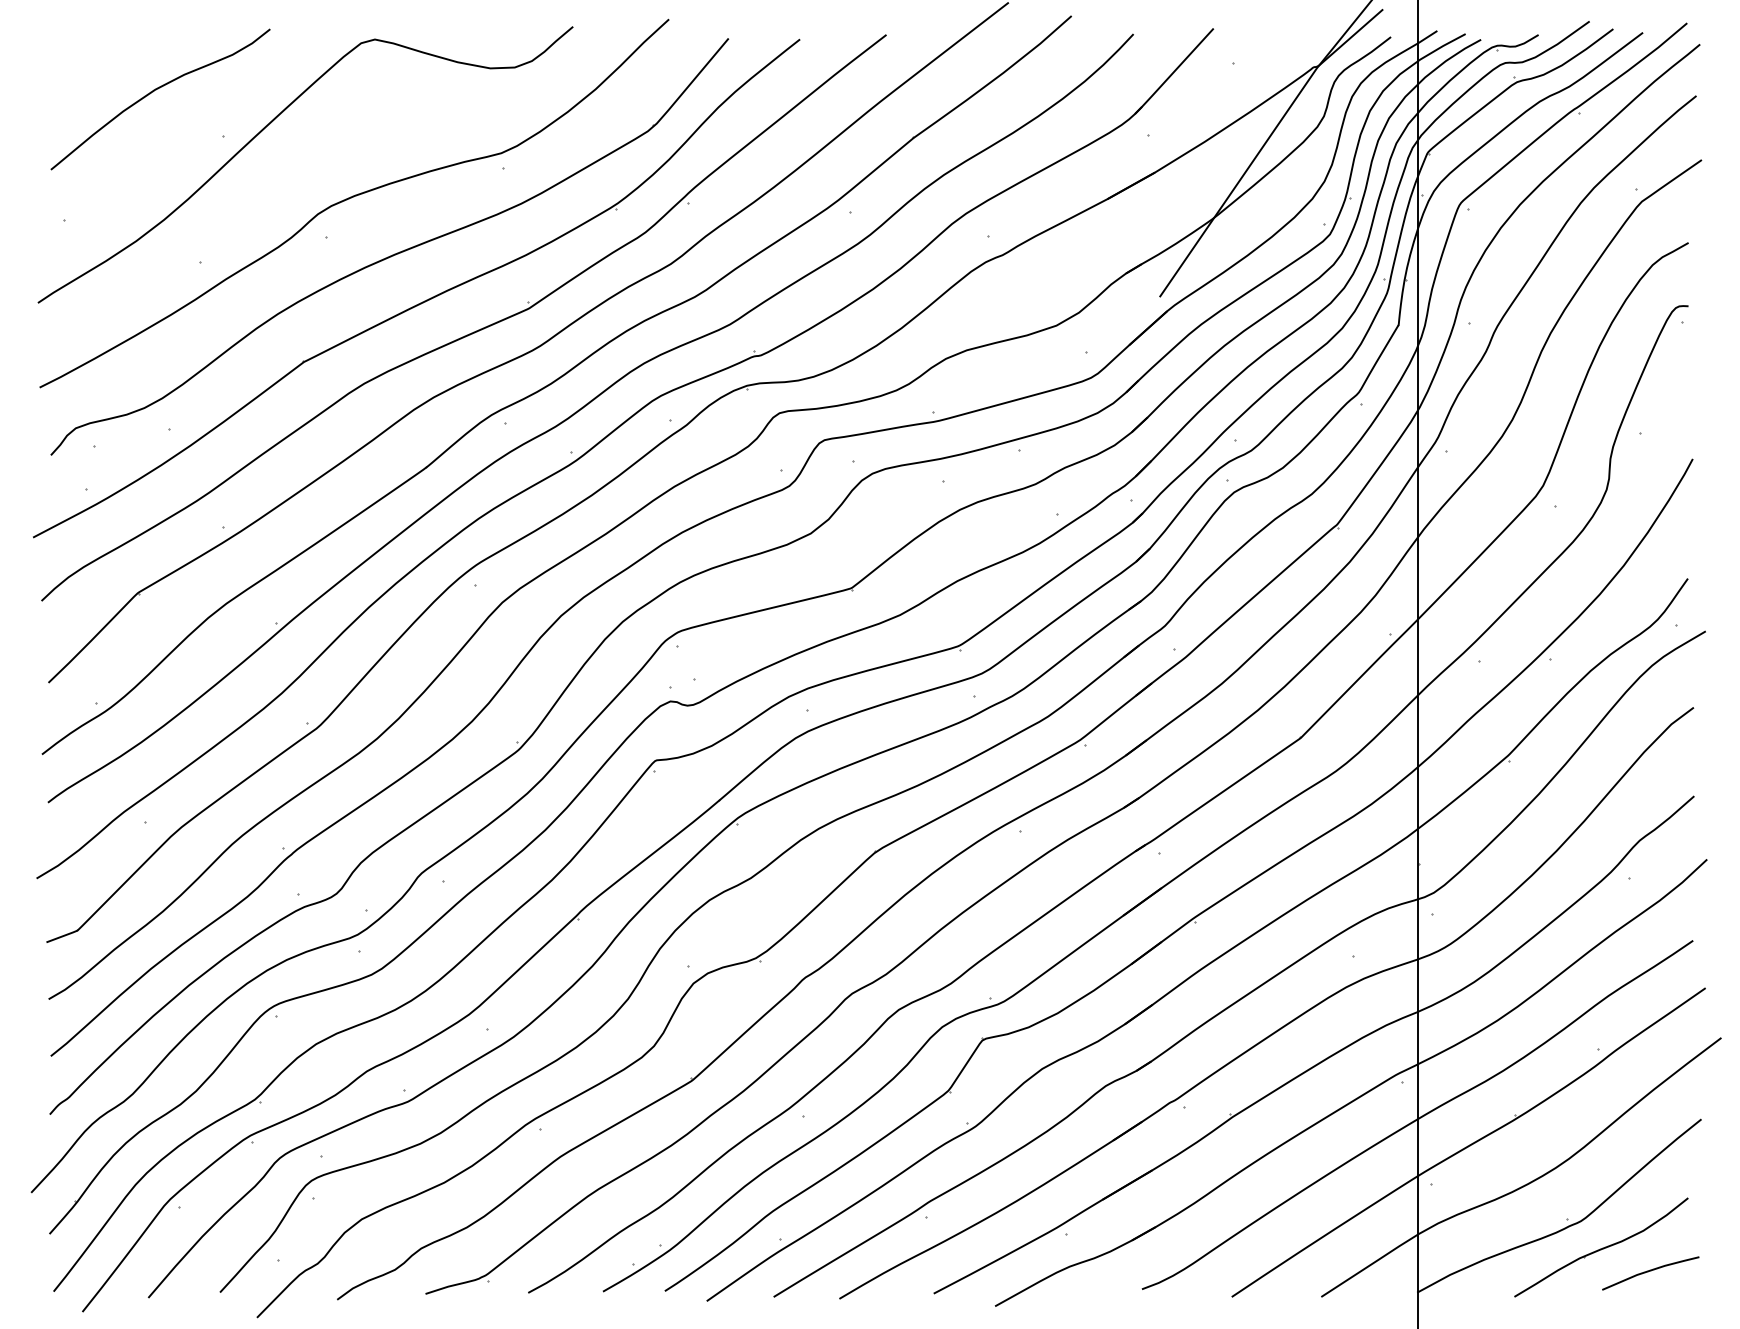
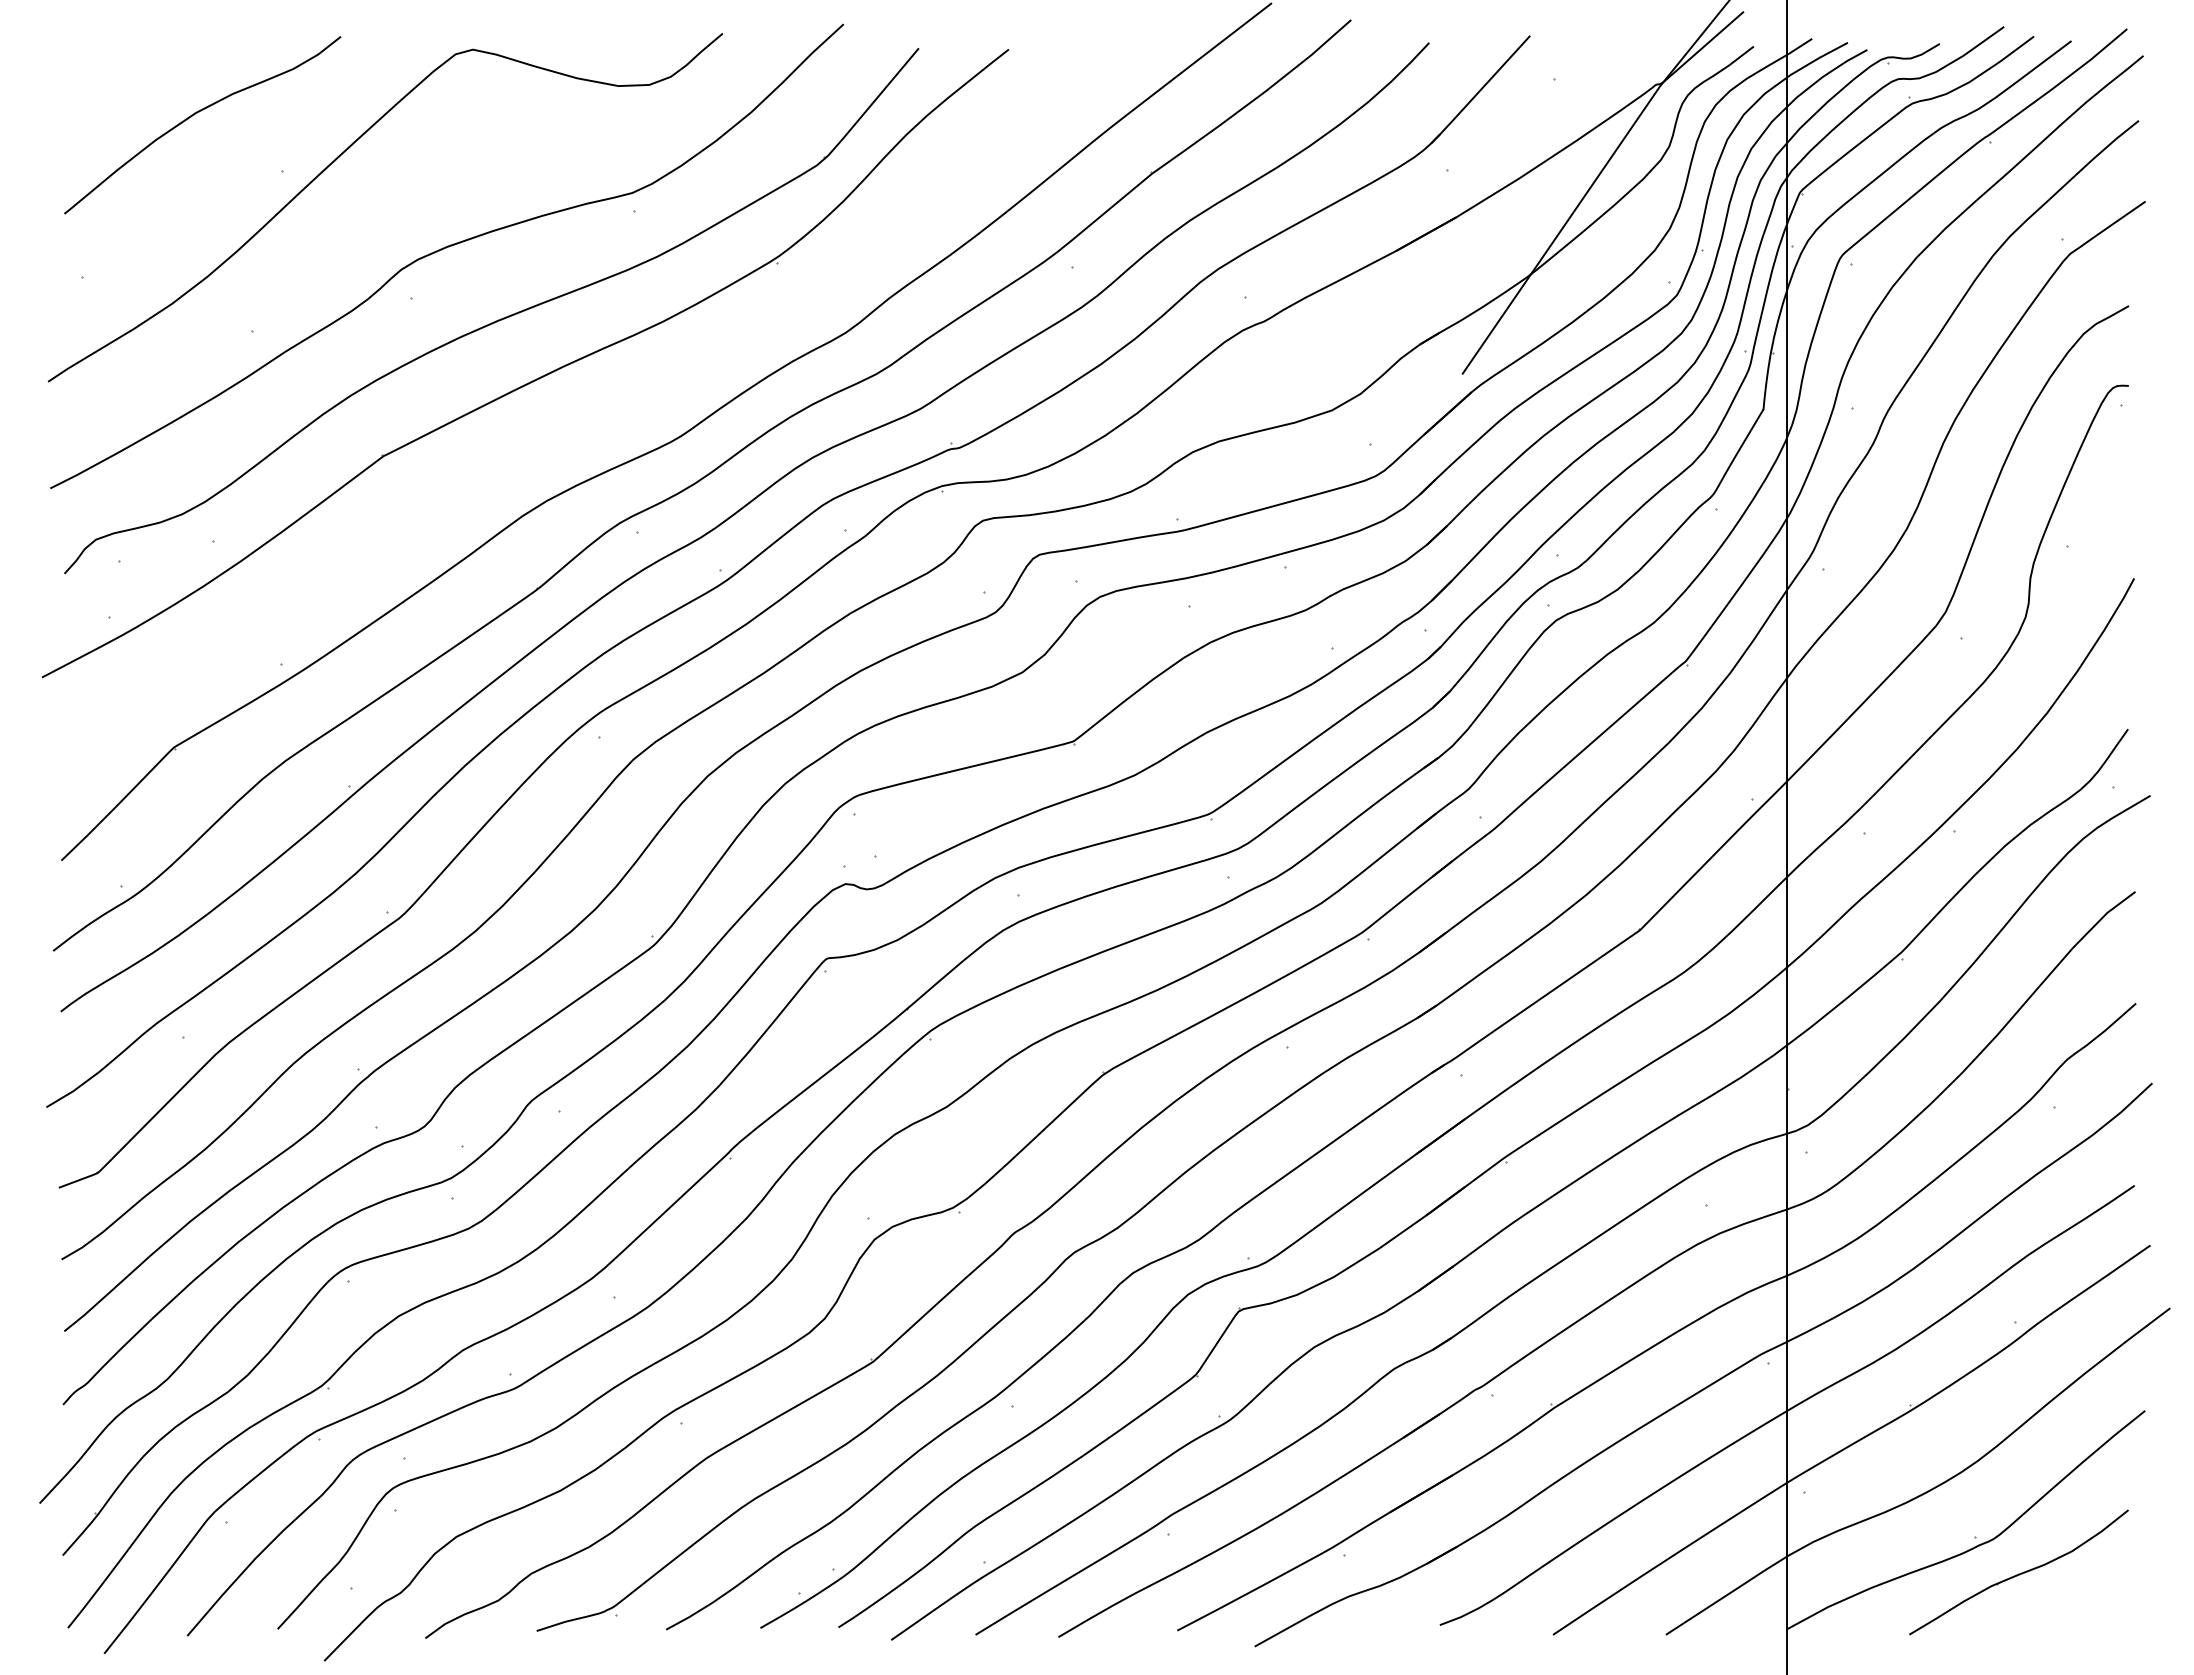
part: (471, 332) -> (594, 418), removed
line: (1650, 1271) -> (2080, 1602), removed

